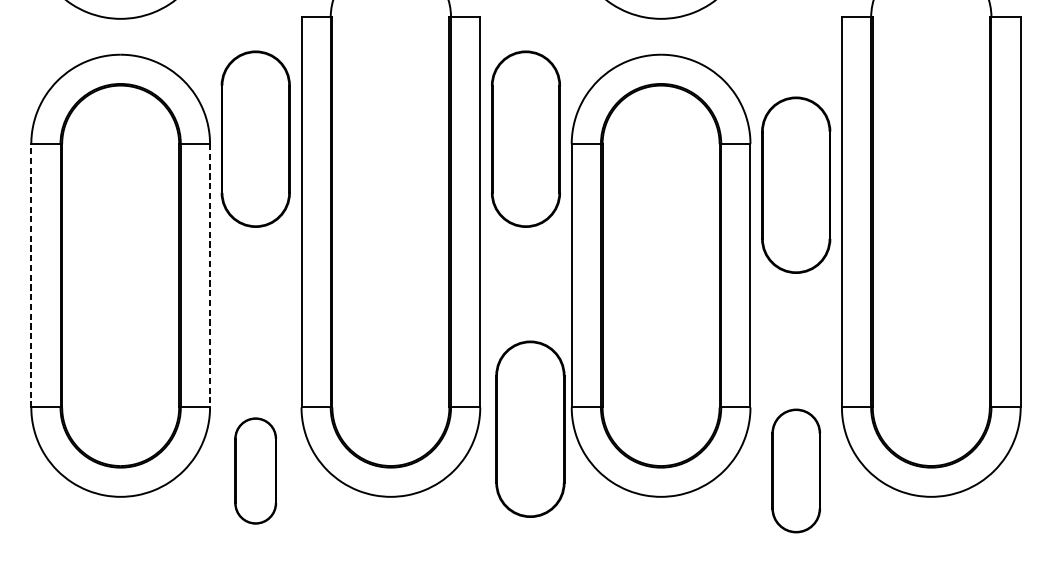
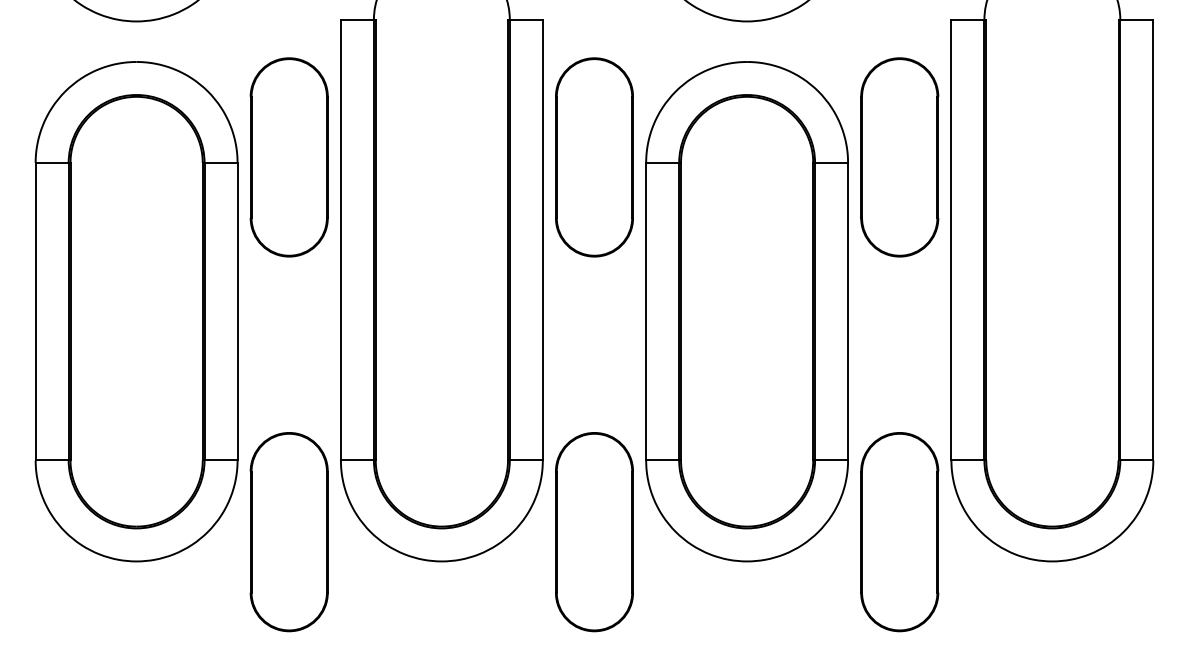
part: (795, 185) -> (899, 157), moved
line: (31, 275) -> (35, 311), dashed -> solid
line: (209, 275) -> (237, 311), dashed -> solid
part: (530, 429) -> (594, 532), moved
part: (255, 471) -> (288, 532), size x1.67
part: (795, 471) -> (899, 532), size x1.43

